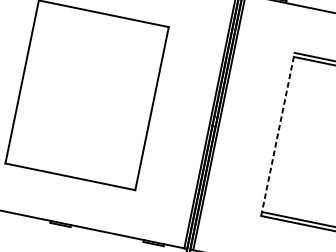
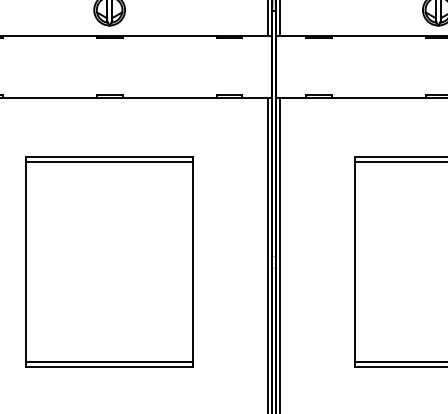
line: (102, 17) -> (109, 162), added
line: (277, 134) -> (354, 262), dashed -> solid
line: (71, 172) -> (109, 361), added

